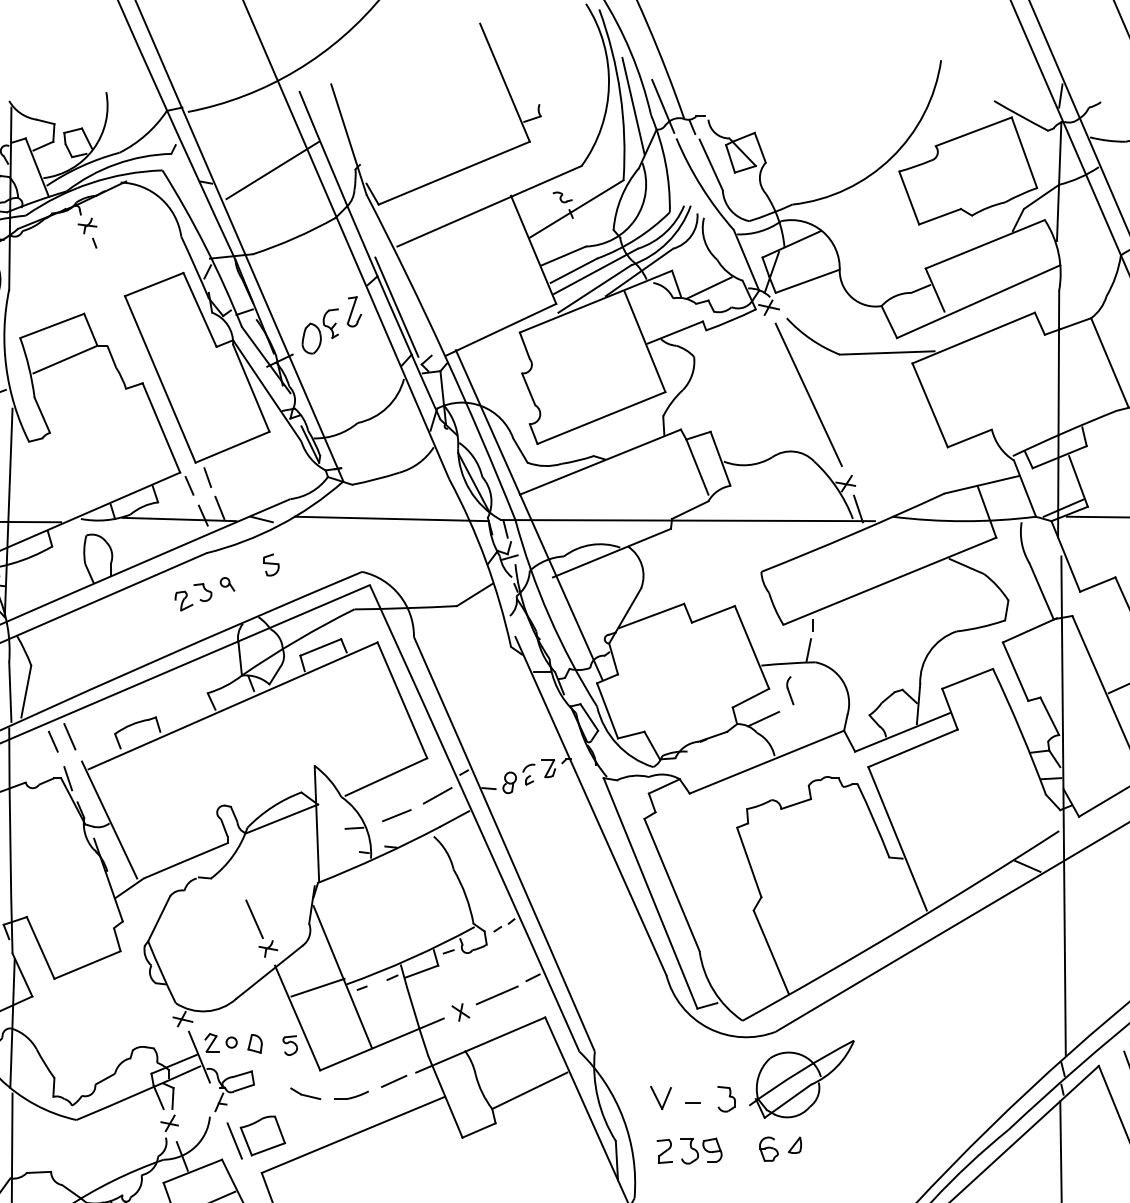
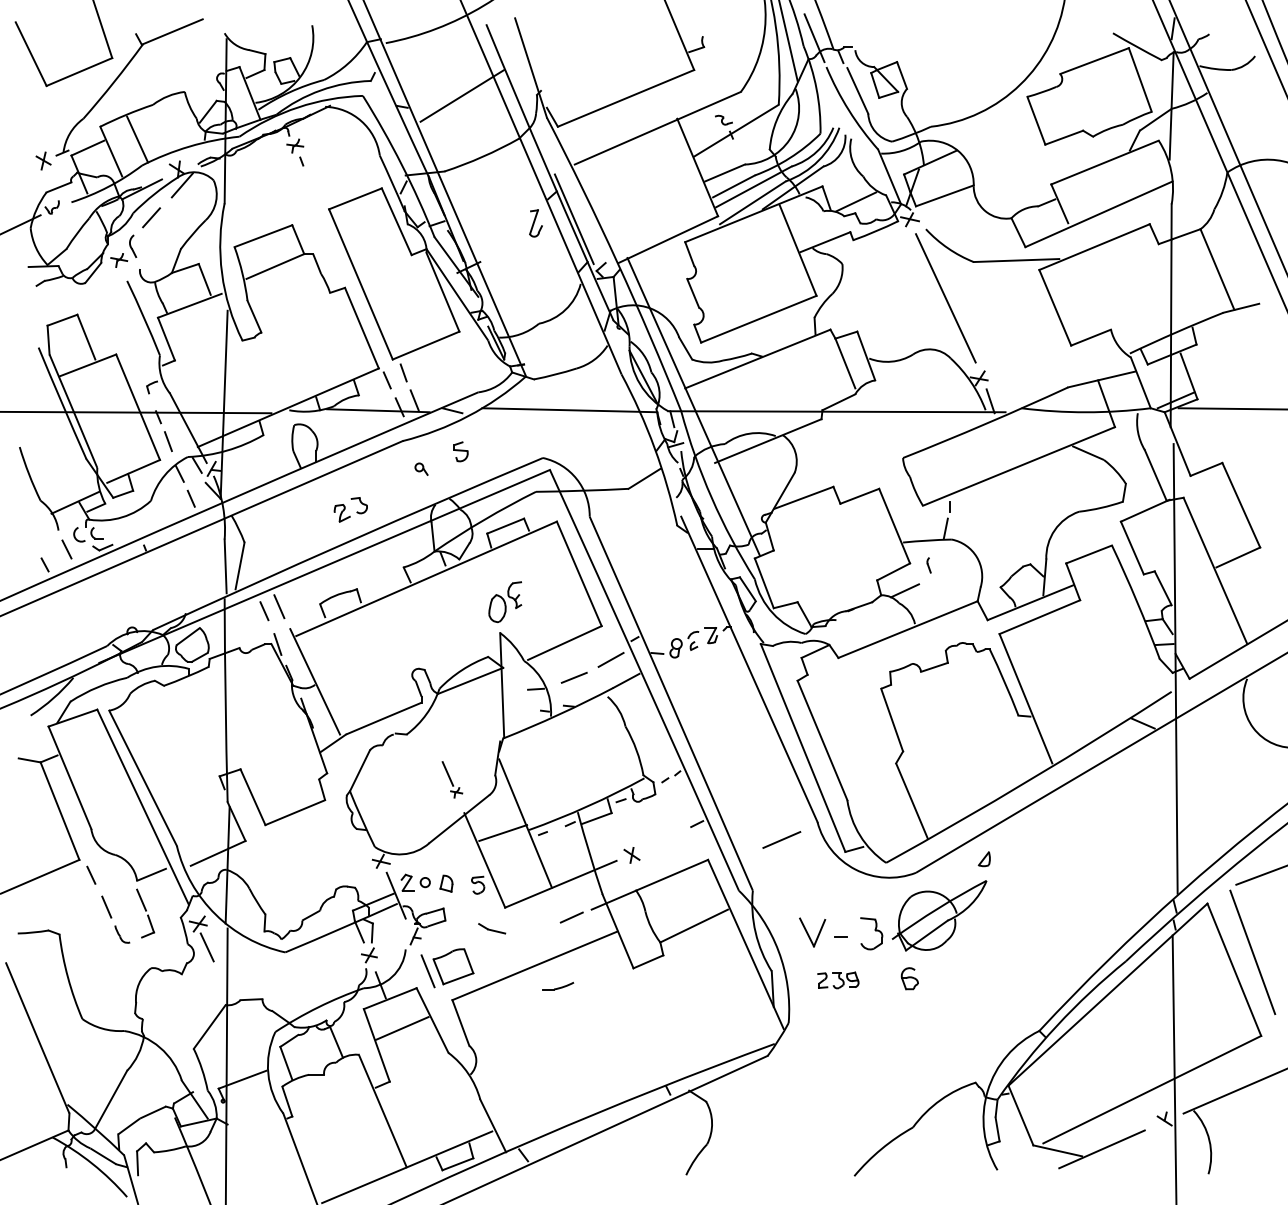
part: (320, 331) -> (505, 602), moved
part: (193, 596) -> (350, 509), moved
part: (789, 691) -> (928, 565), size x0.6
part: (261, 928) -> (452, 779), size x0.7
line: (496, 994) -> (781, 839), moved
part: (351, 1094) -> (558, 985), moved
part: (660, 1097) -> (812, 932), size x1.4
part: (726, 1099) -> (871, 933), size x1.4
part: (794, 1145) -> (983, 859), moved
part: (689, 1151) -> (838, 980), size x0.7

